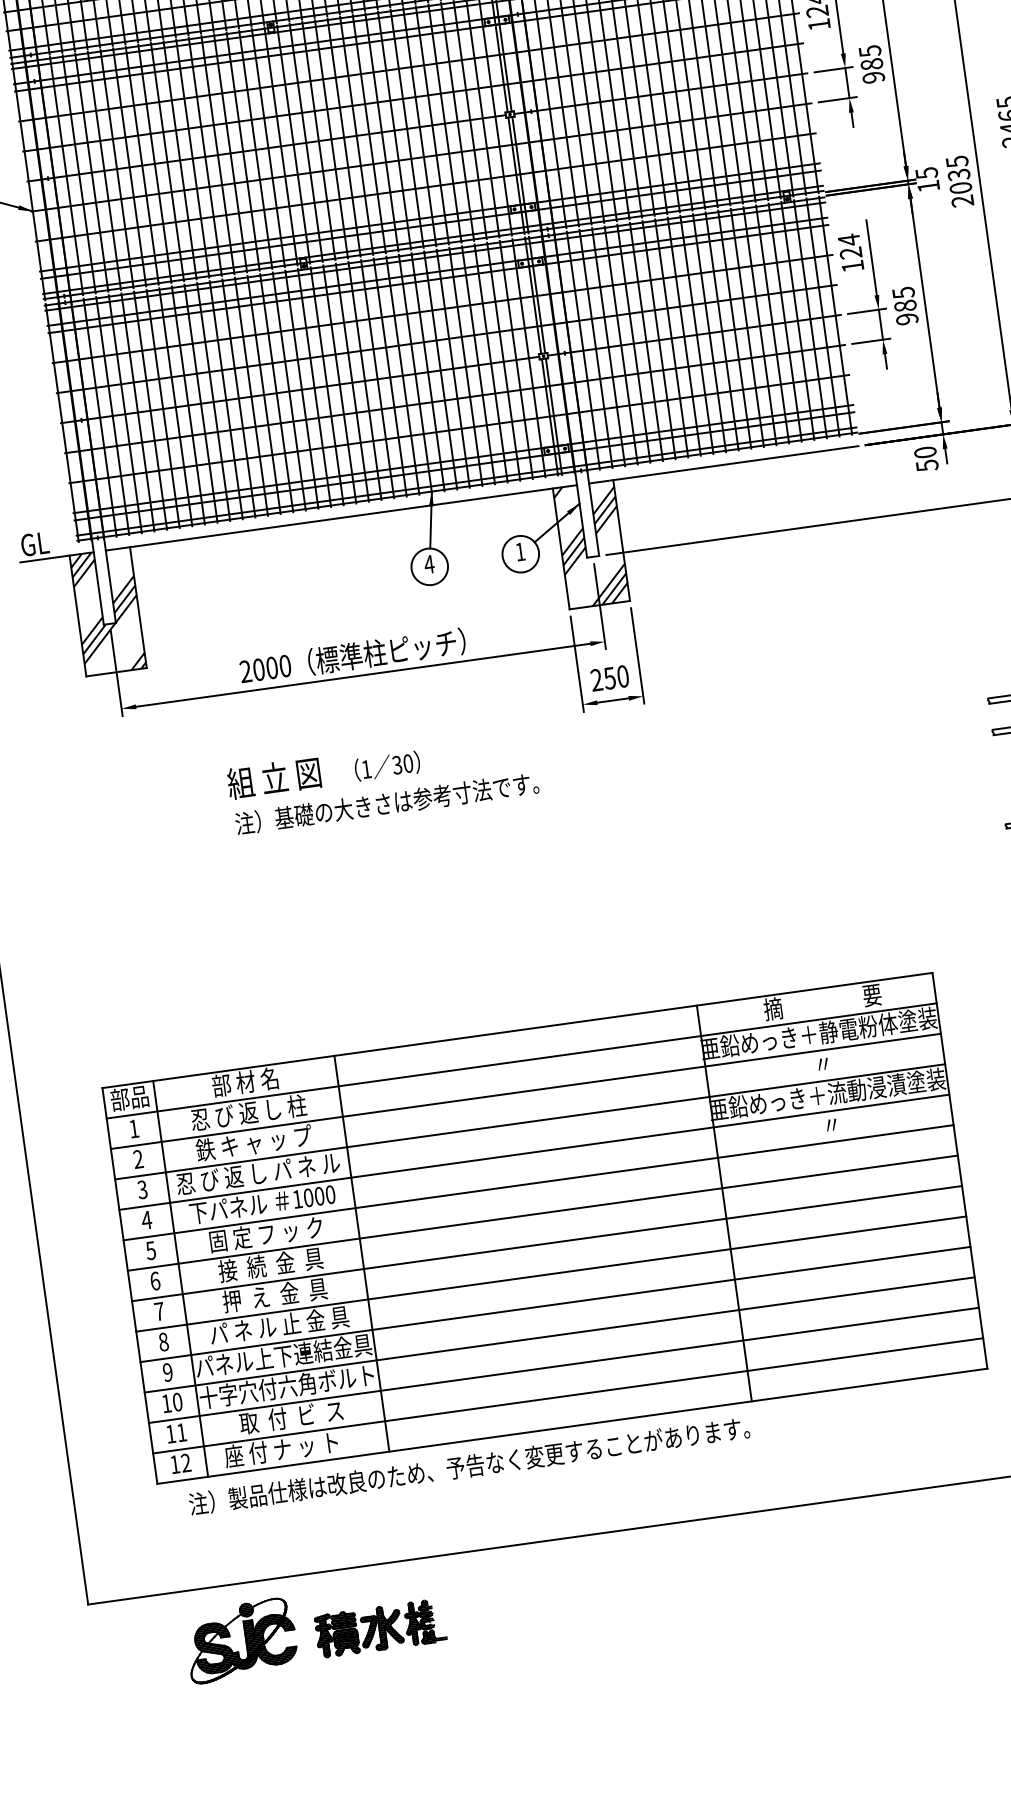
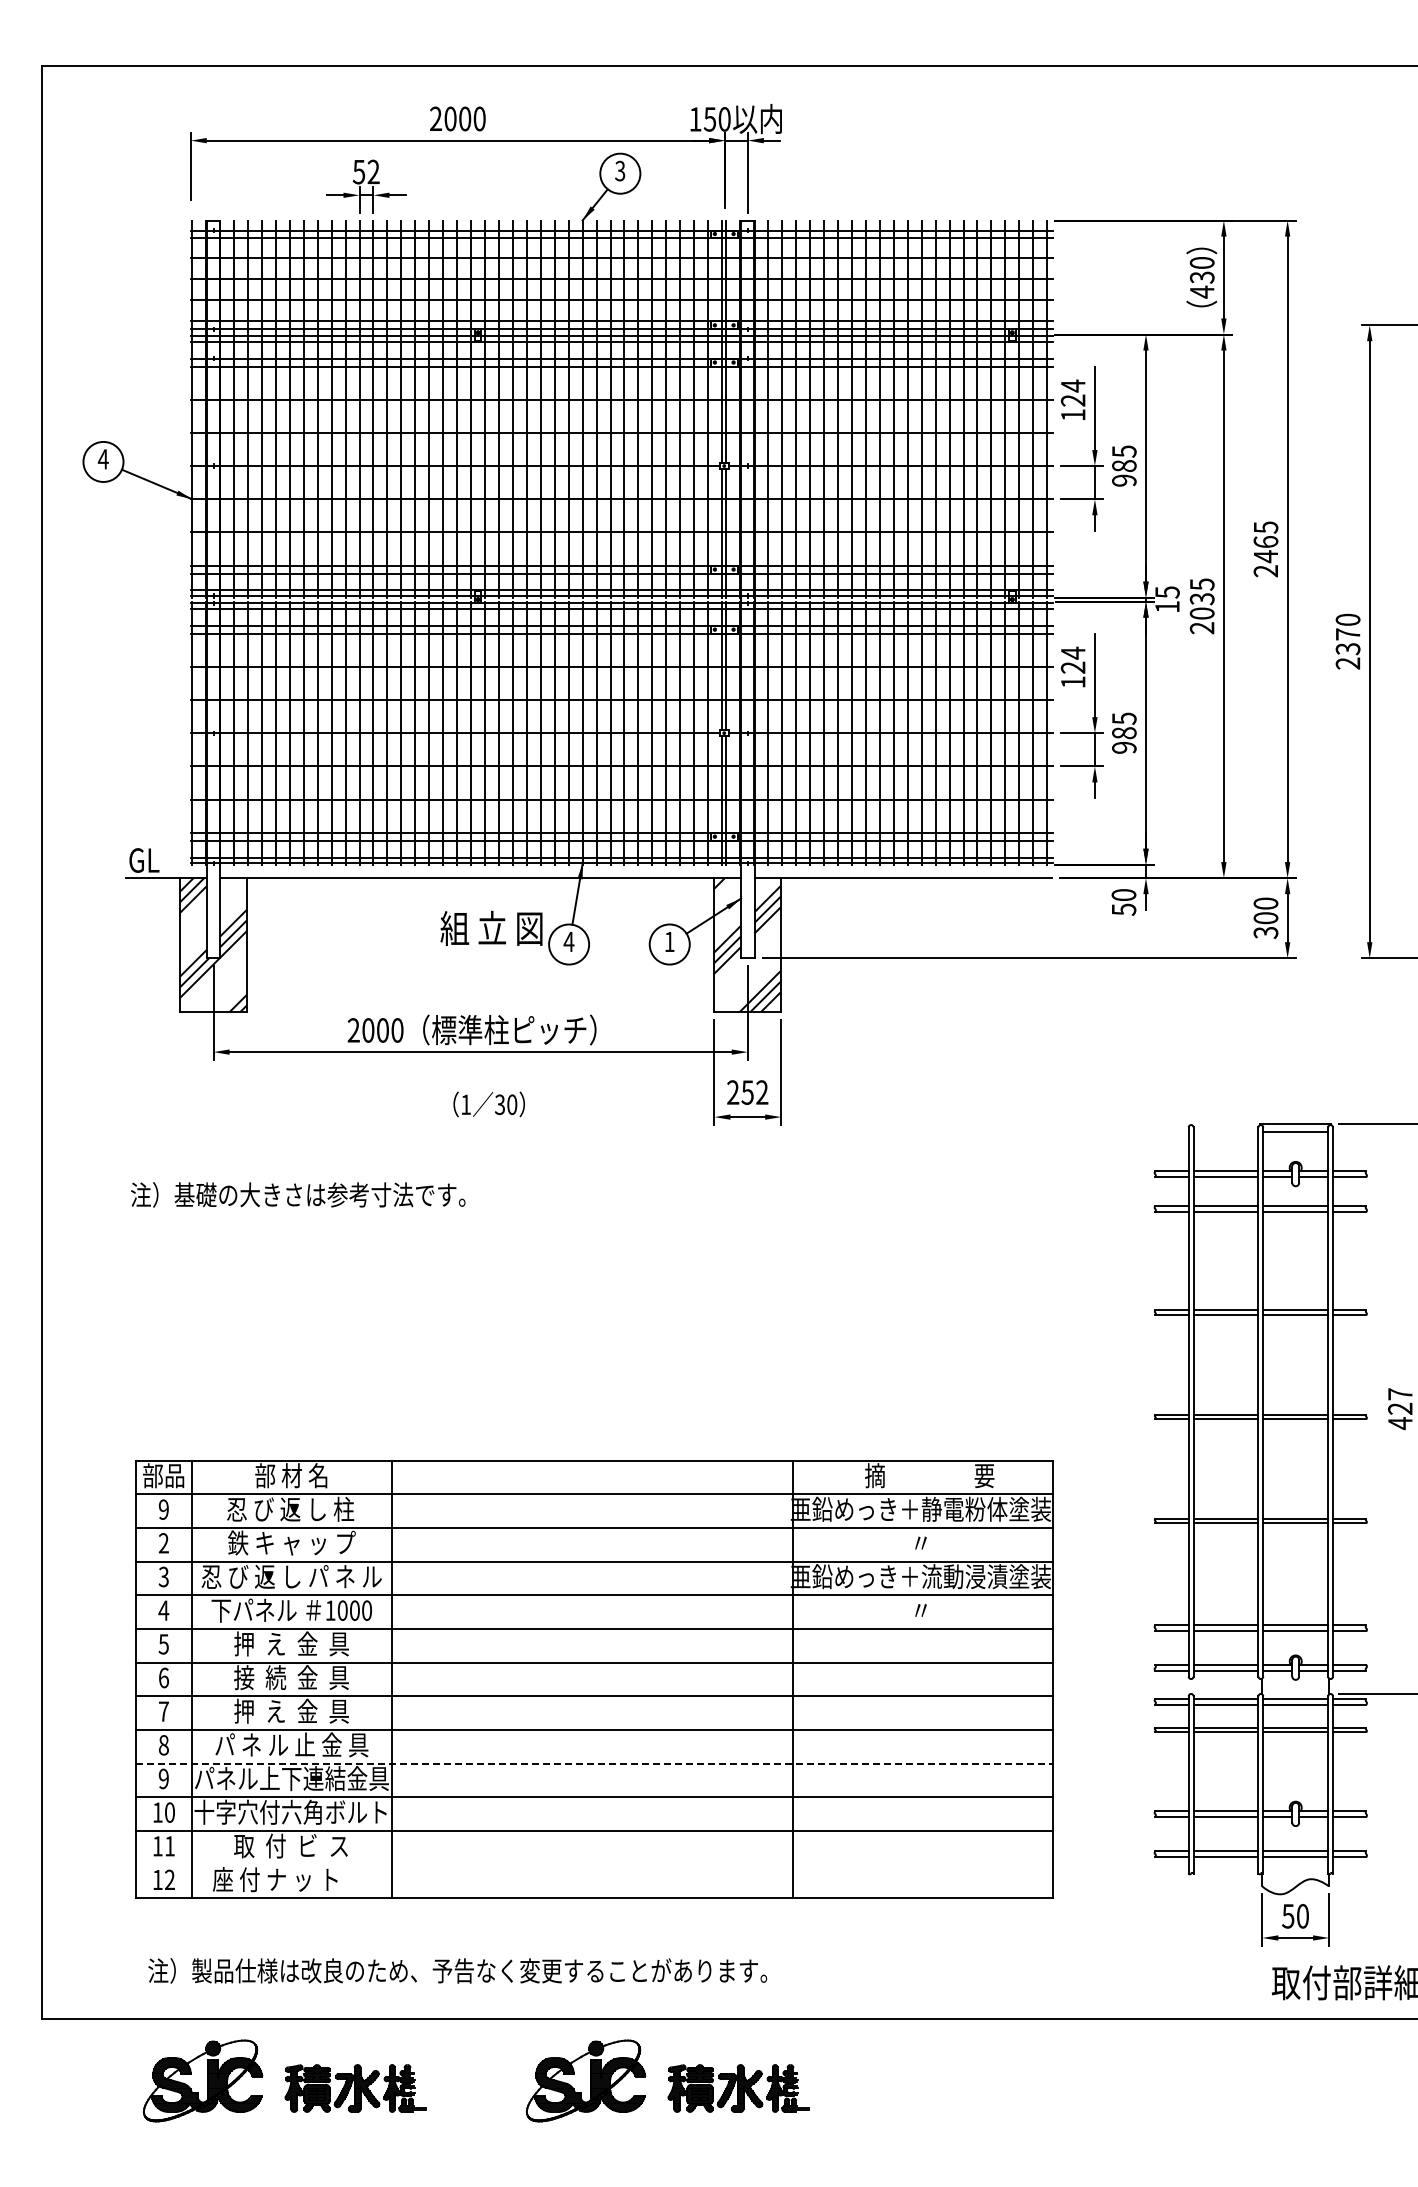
text: (623, 676) -> (762, 1092), 250 -> 252
text: (386, 766) -> (488, 1104), moved
text: (274, 777) -> (491, 927), moved
text: (387, 803) -> (298, 1194), moved
text: (133, 1128) -> (163, 1509), 1 -> 9
text: (266, 1233) -> (291, 1643), 固 定 フ ッ ク -> 押  え  金  具
line: (555, 1304) -> (594, 1763), solid -> dashed
line: (568, 1395) -> (594, 1864), removed
text: (469, 1465) -> (457, 1970), moved
part: (661, 1582) -> (667, 2080), added

